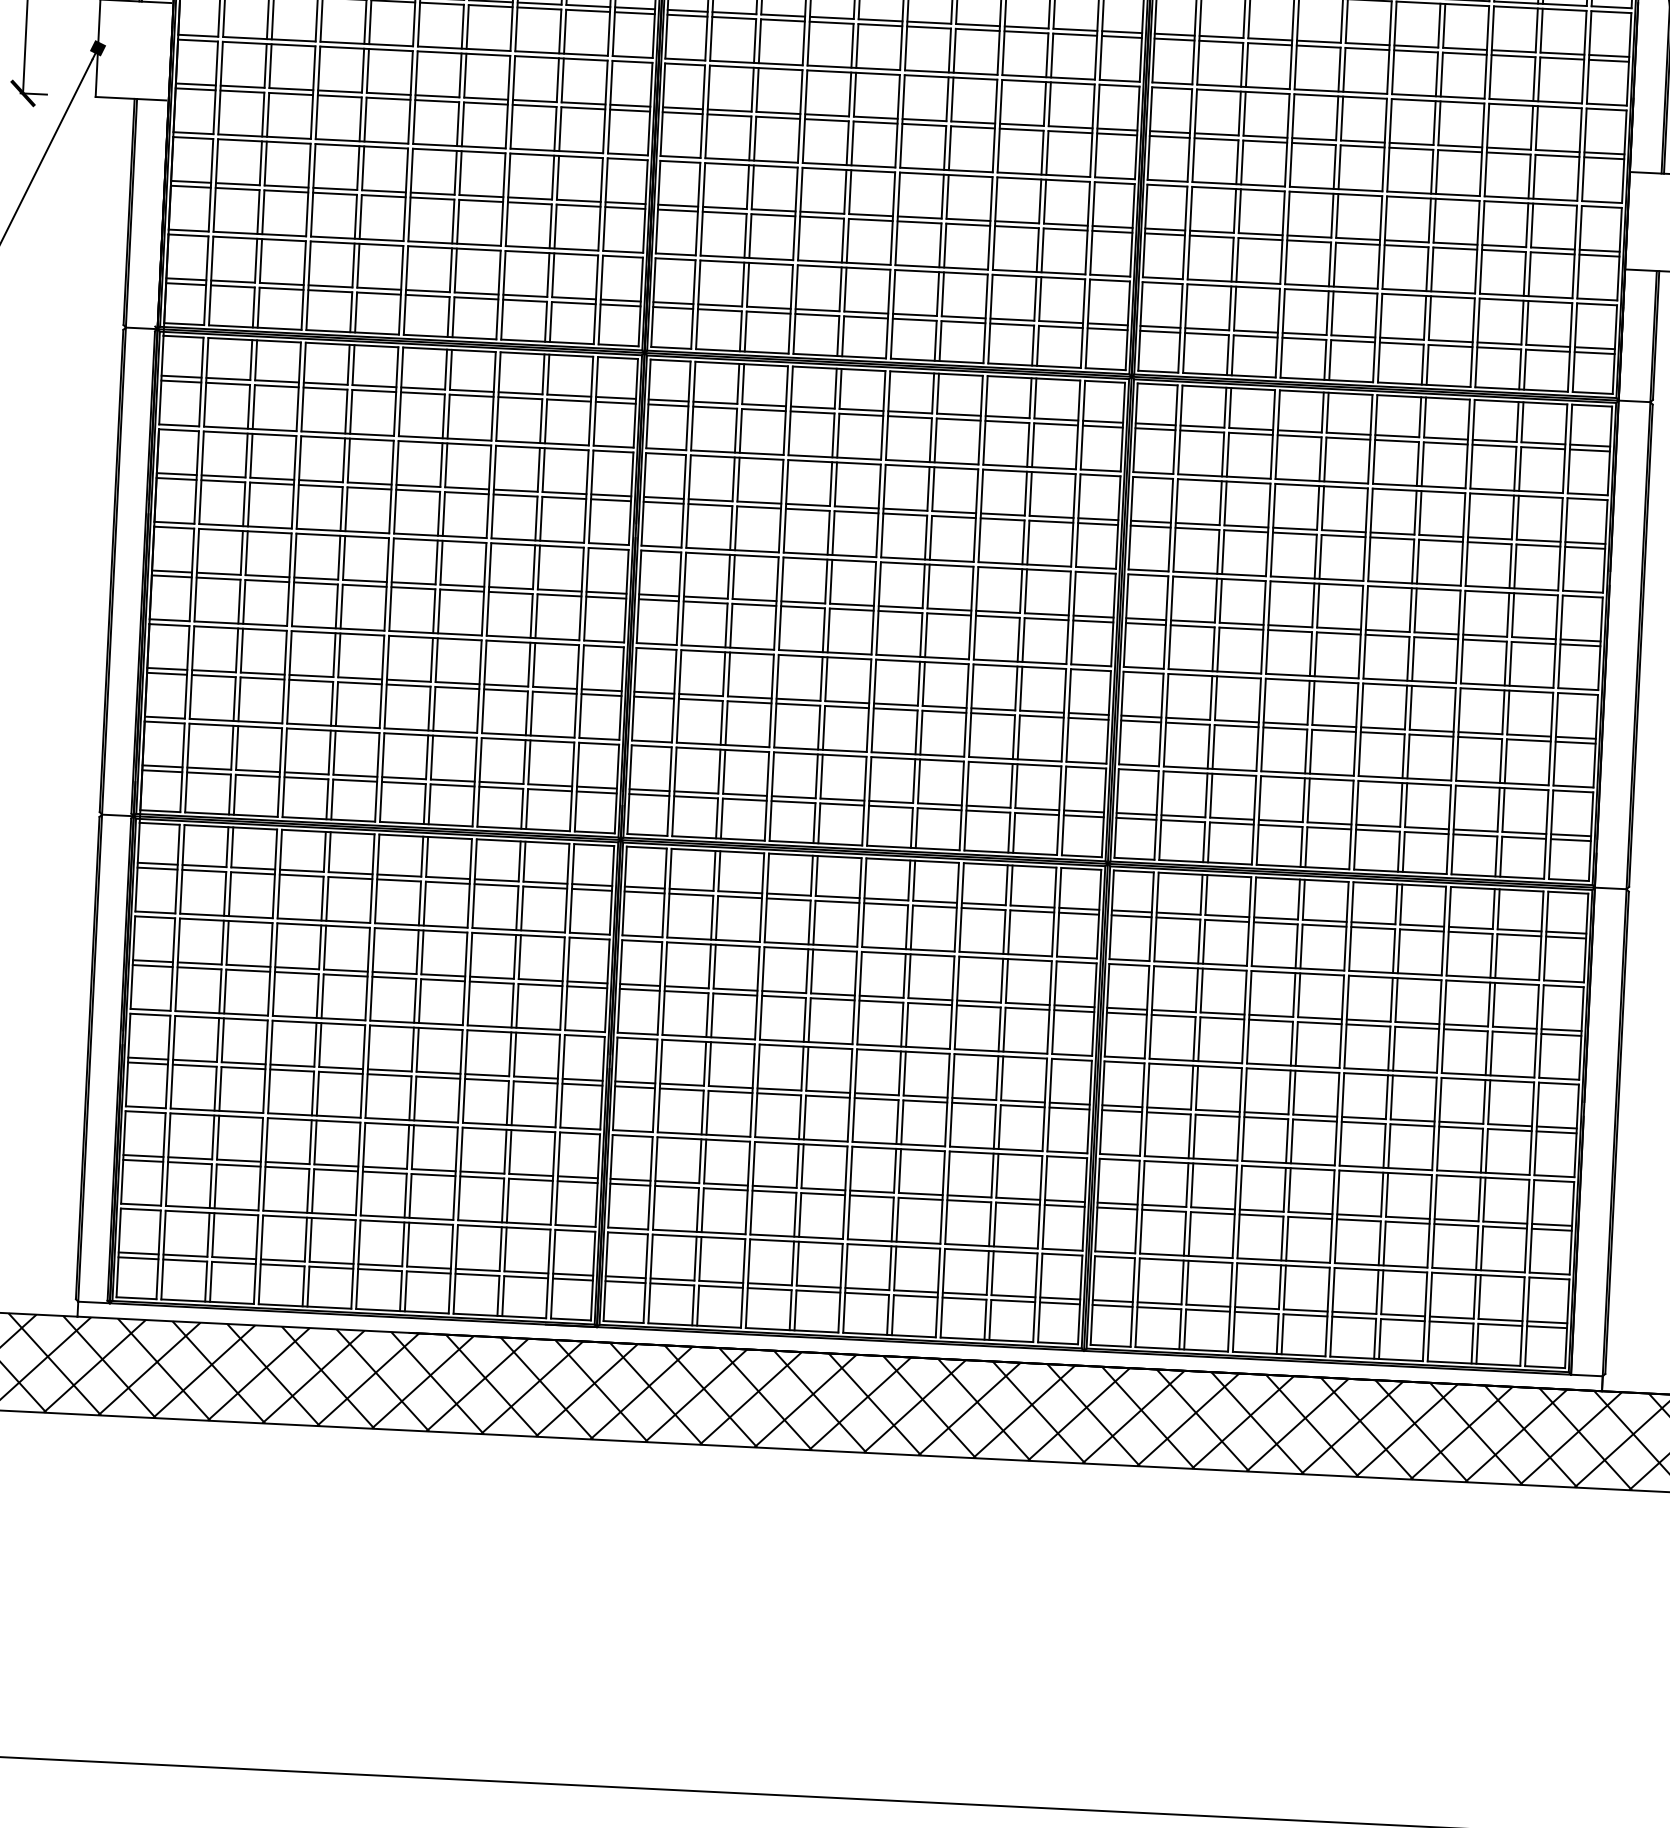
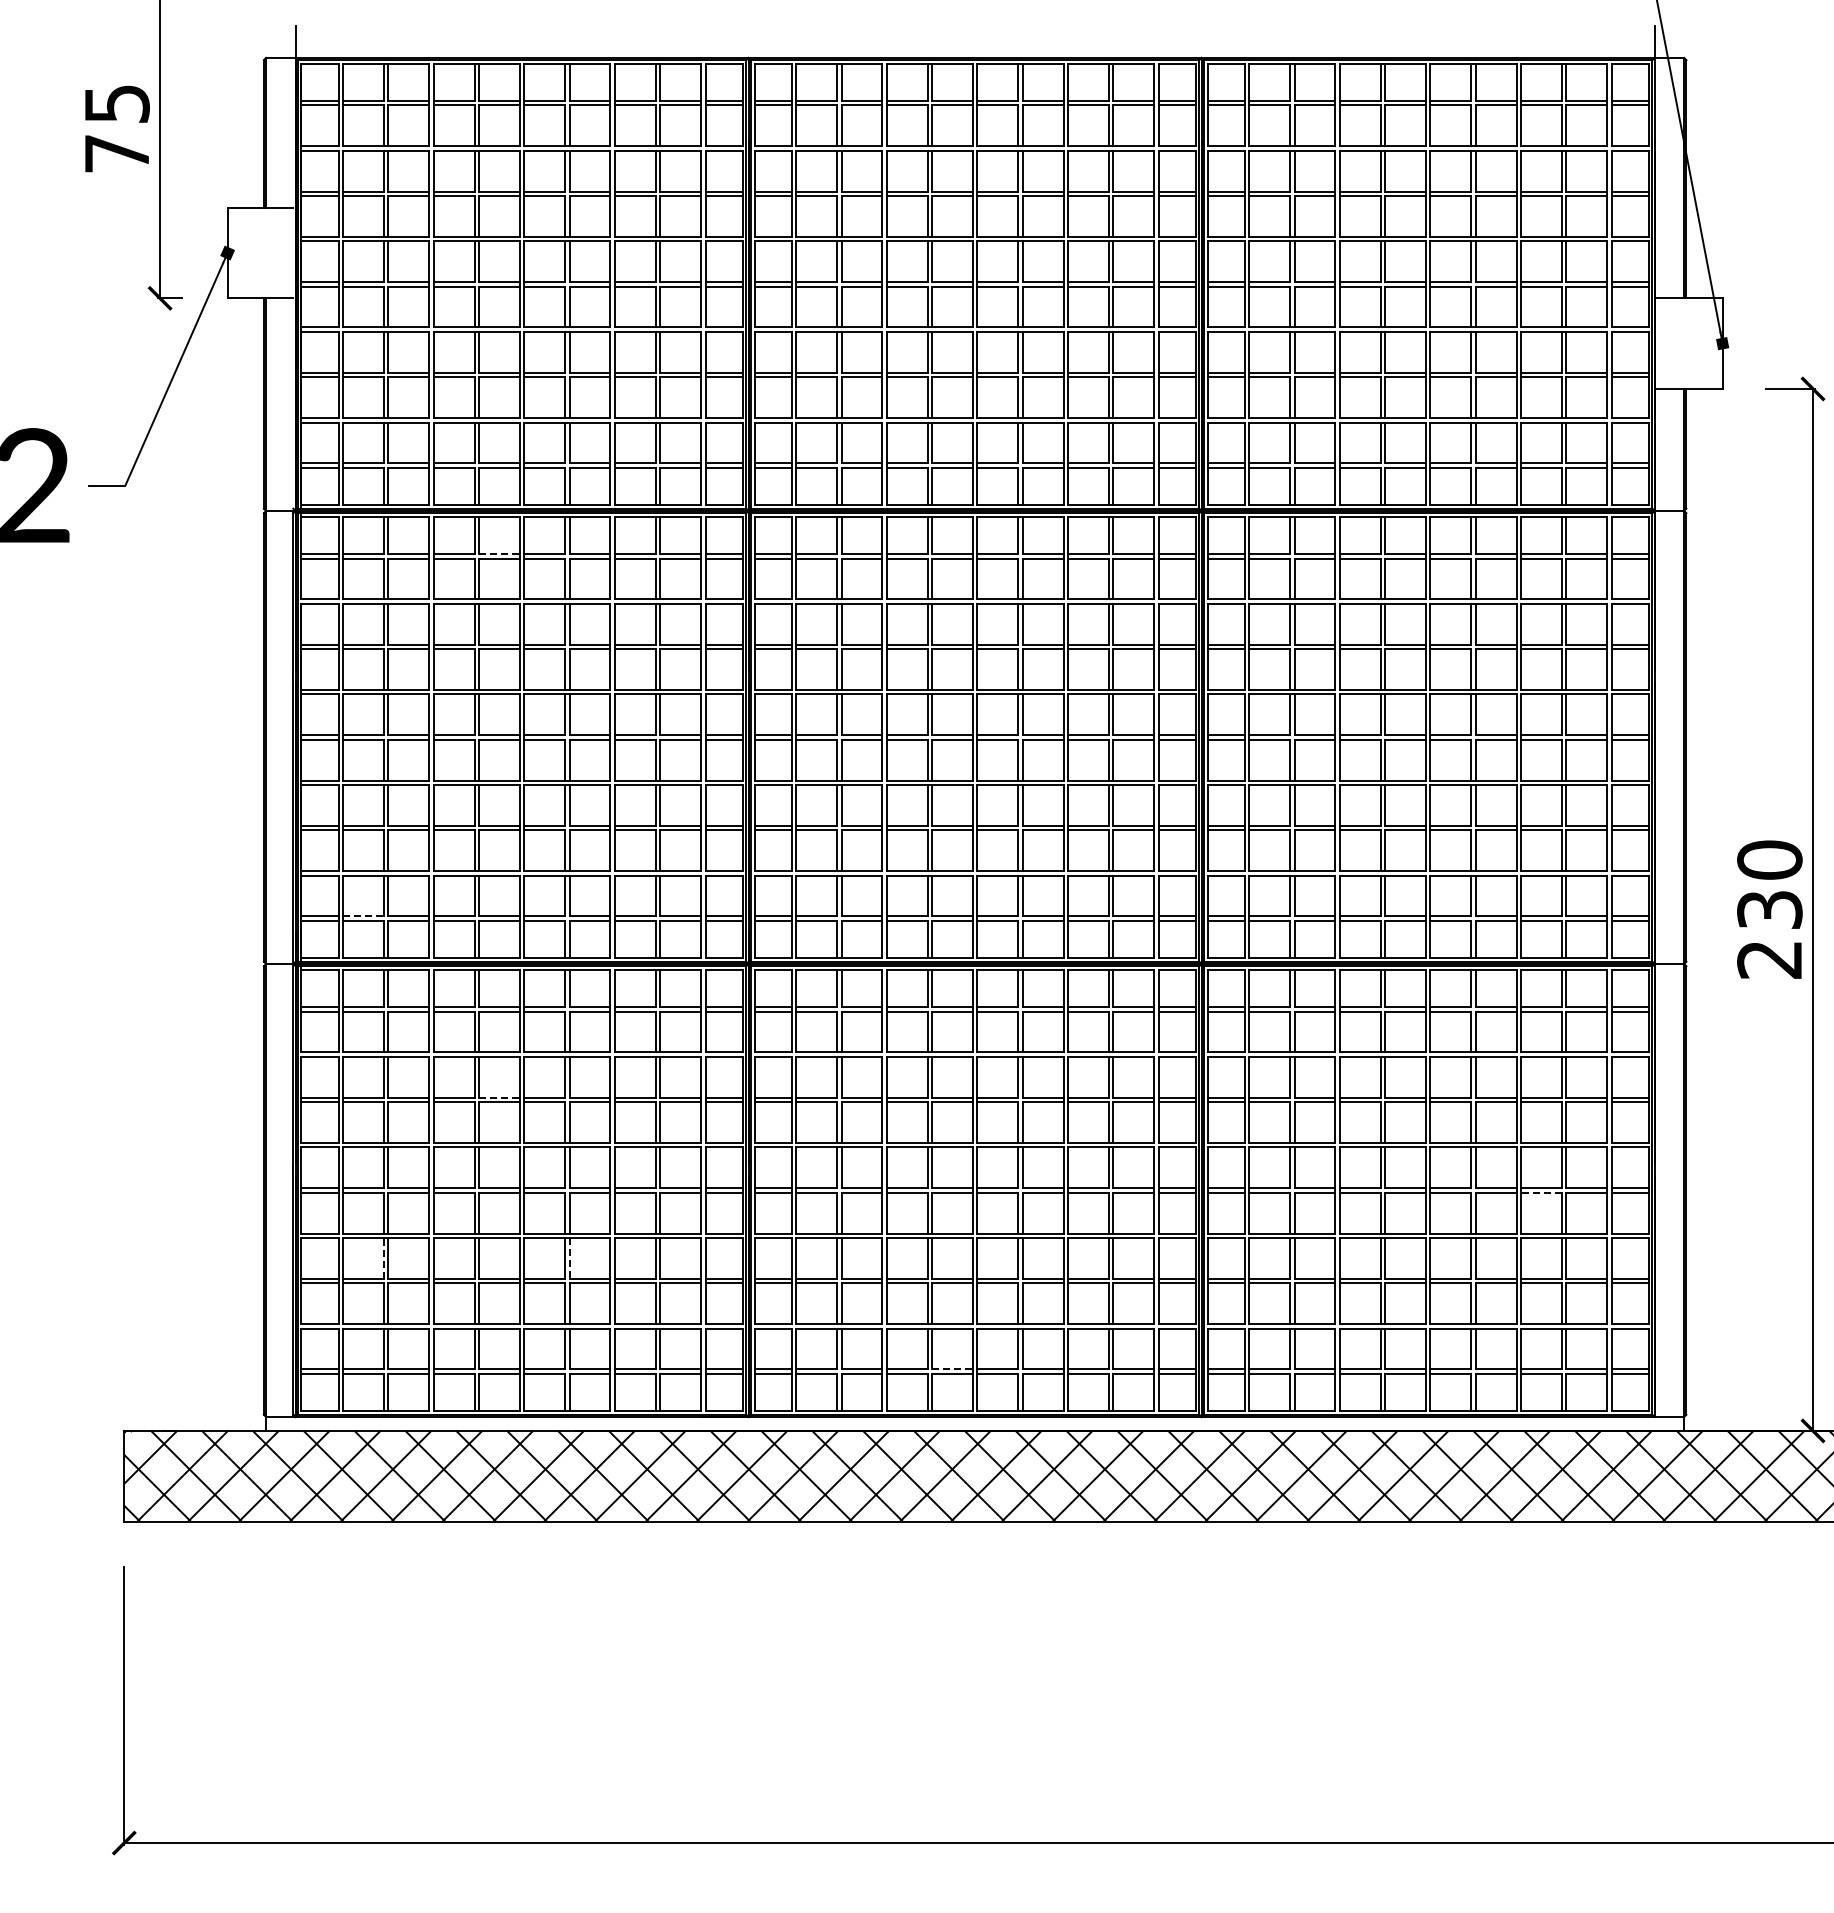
line: (374, 385) -> (499, 553), solid -> dashed
line: (210, 768) -> (364, 916), solid -> dashed
line: (345, 970) -> (499, 1097), solid -> dashed
line: (1460, 1127) -> (1540, 1192), solid -> dashed
line: (212, 1136) -> (383, 1257), solid -> dashed
line: (412, 1147) -> (569, 1258), solid -> dashed
line: (818, 1286) -> (952, 1369), solid -> dashed

